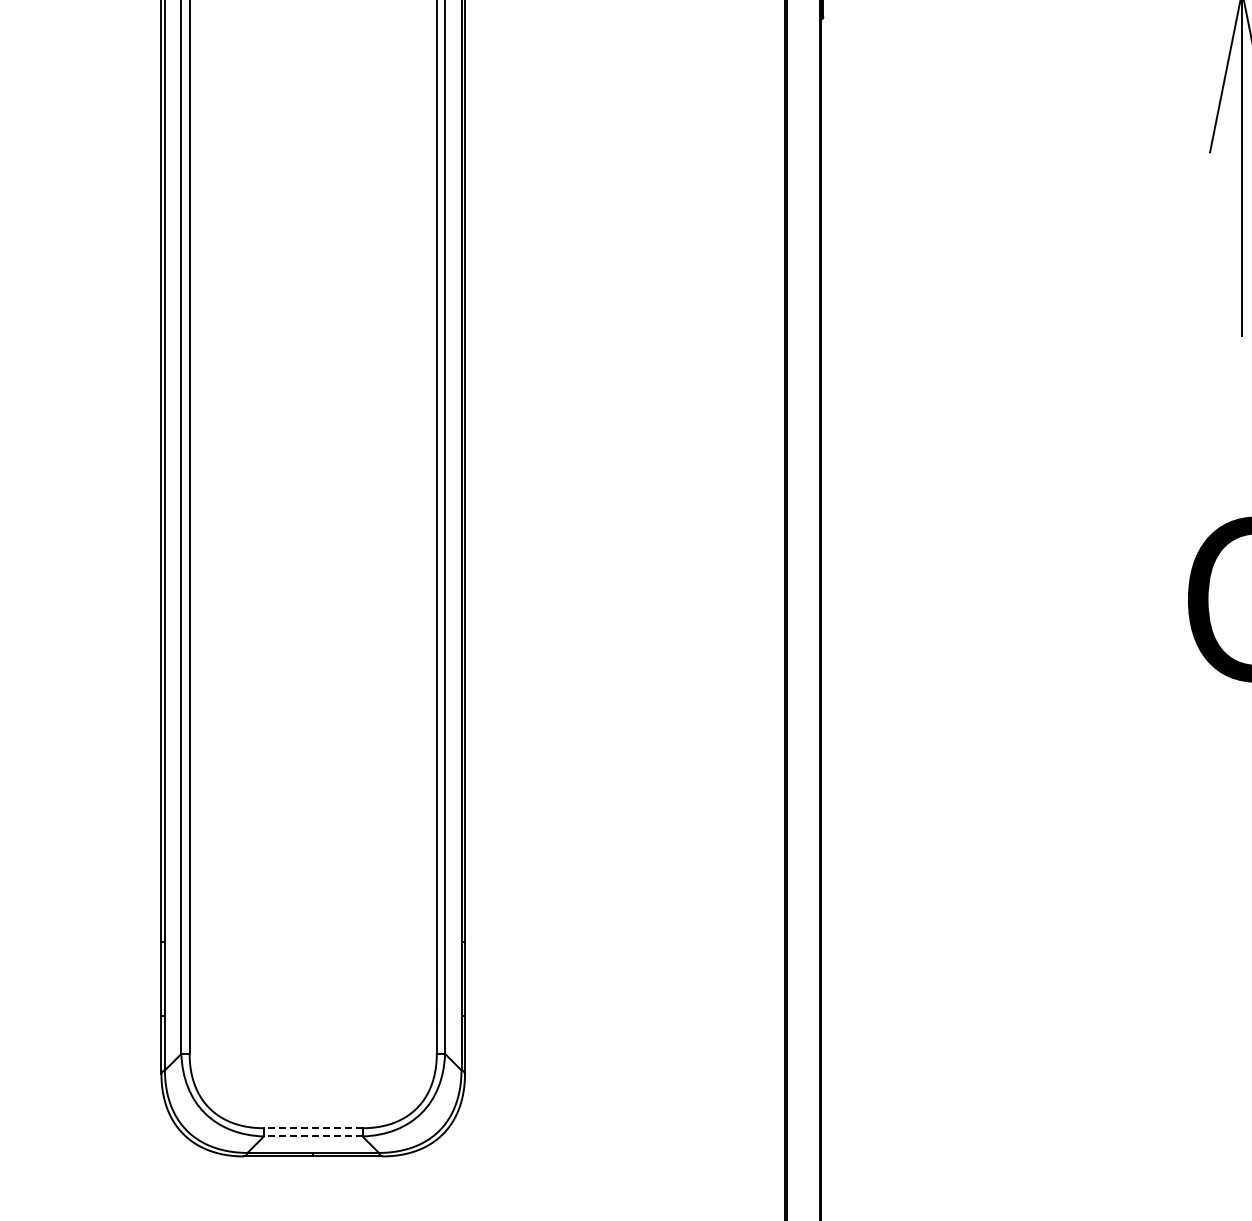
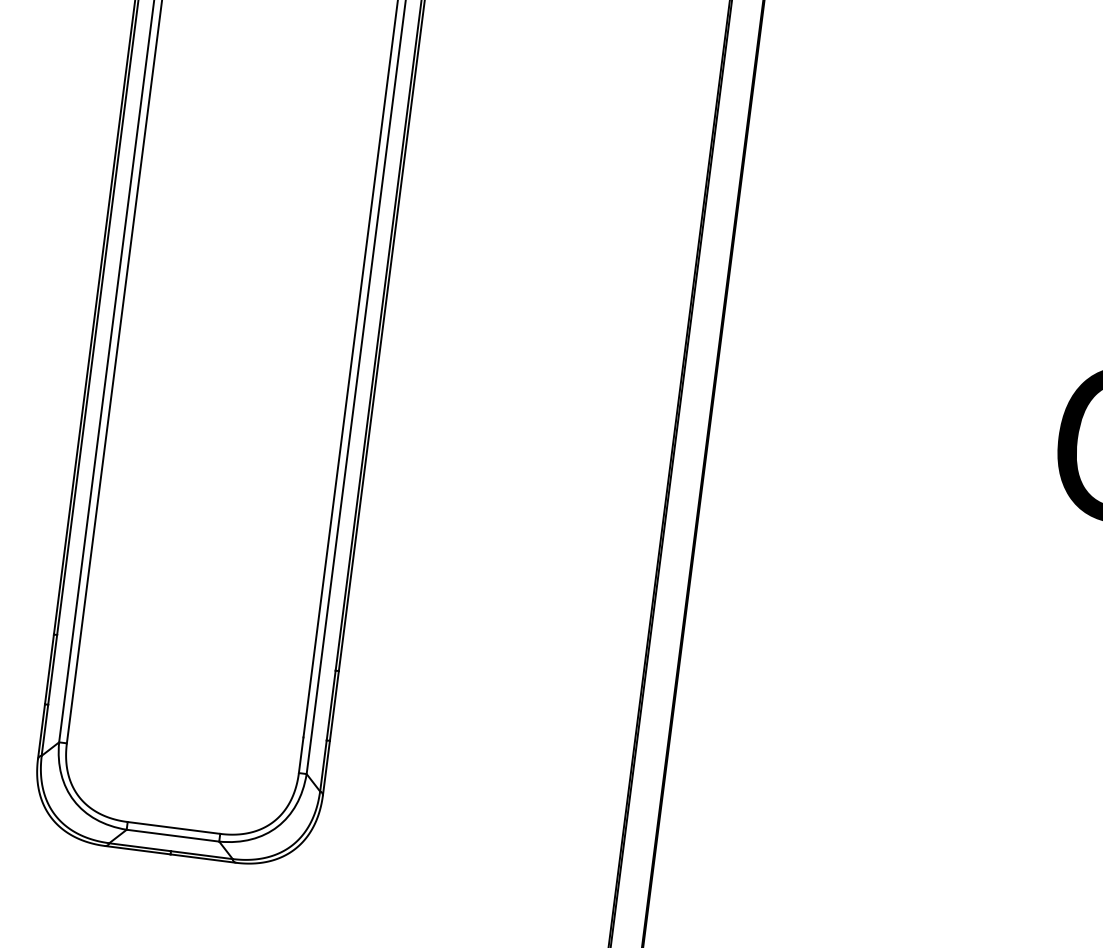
line: (312, 1128) -> (173, 828), dashed -> solid
line: (312, 1136) -> (172, 835), dashed -> solid

